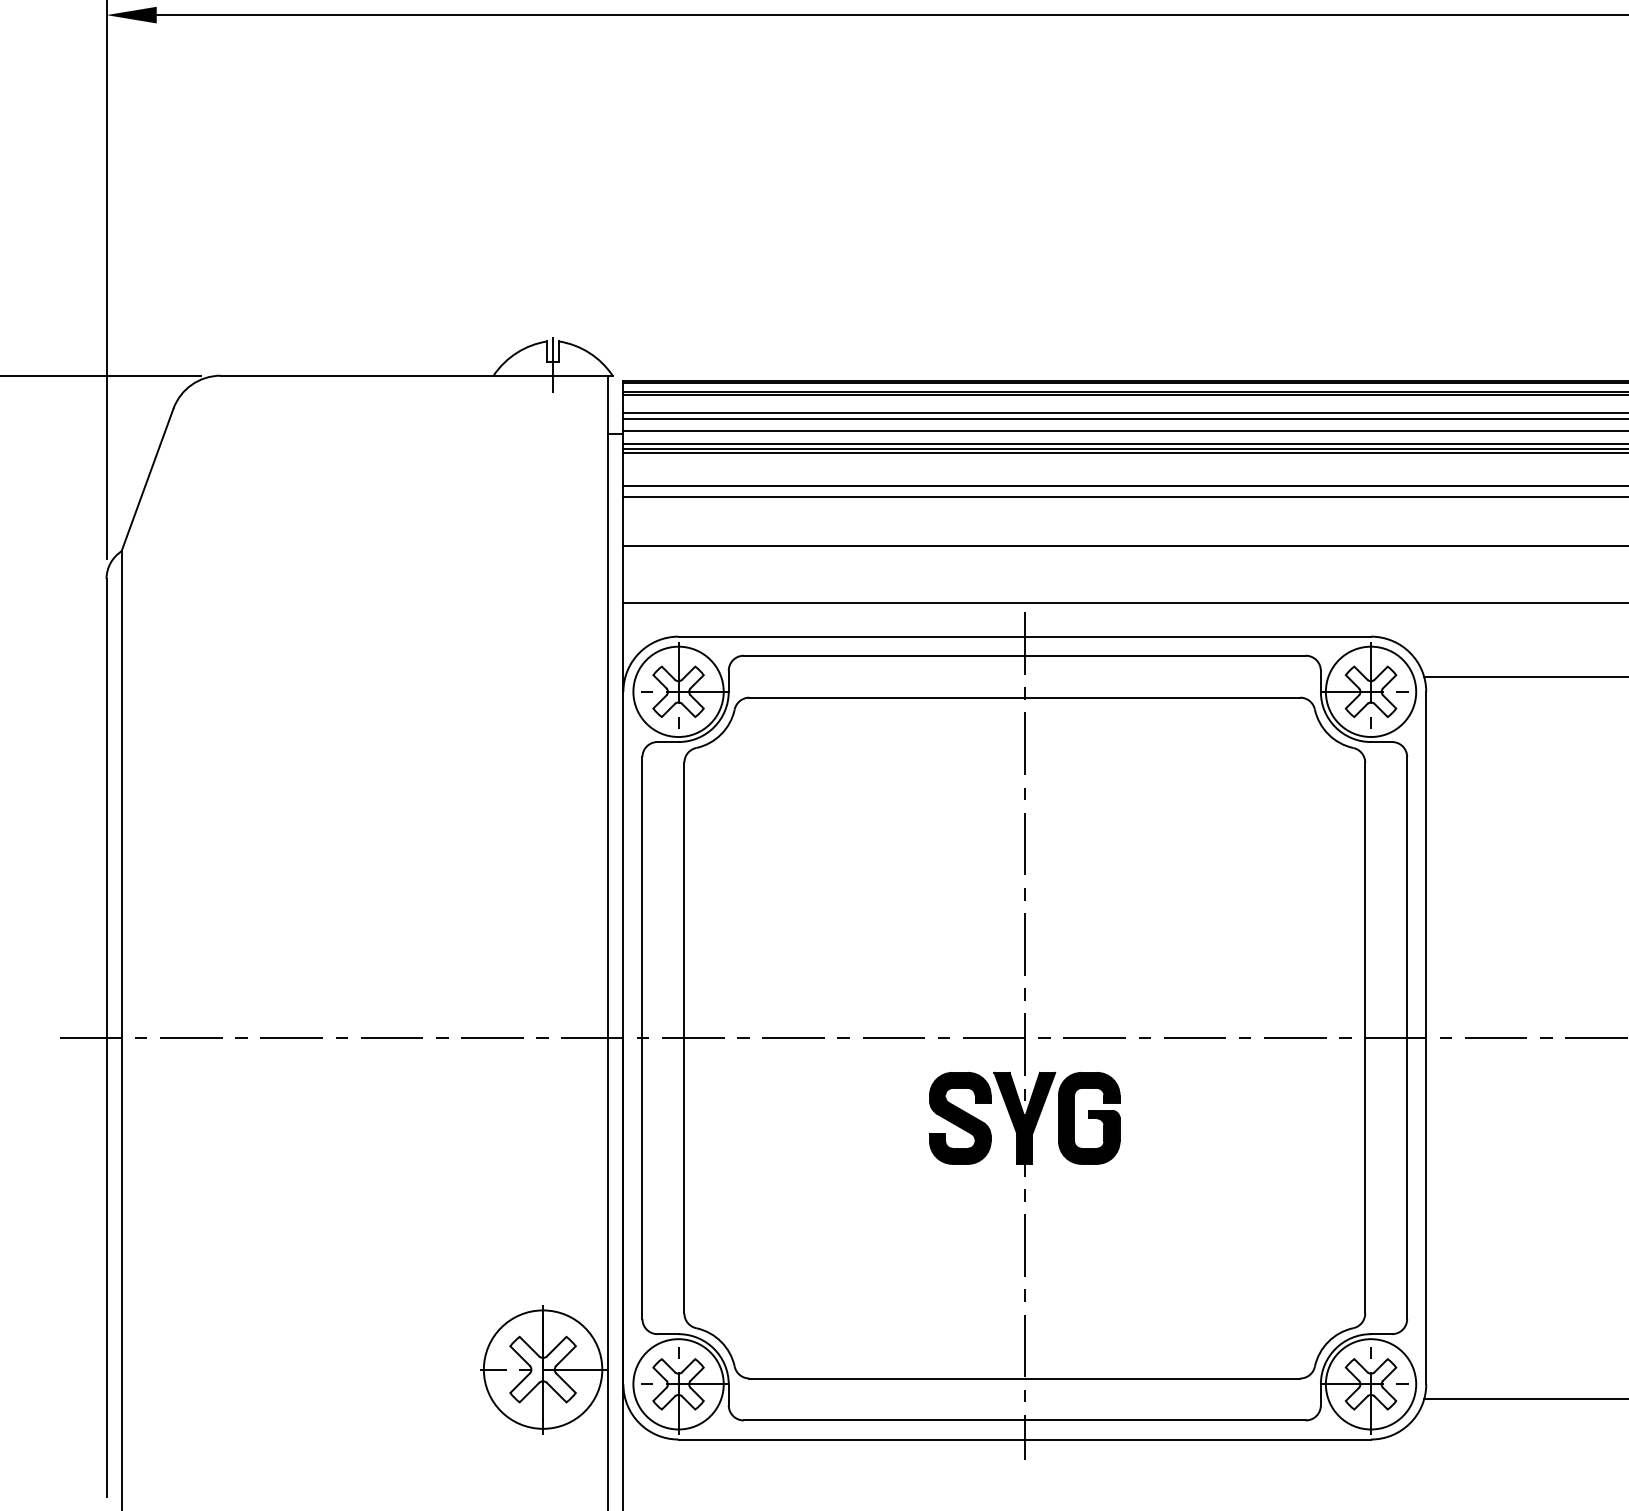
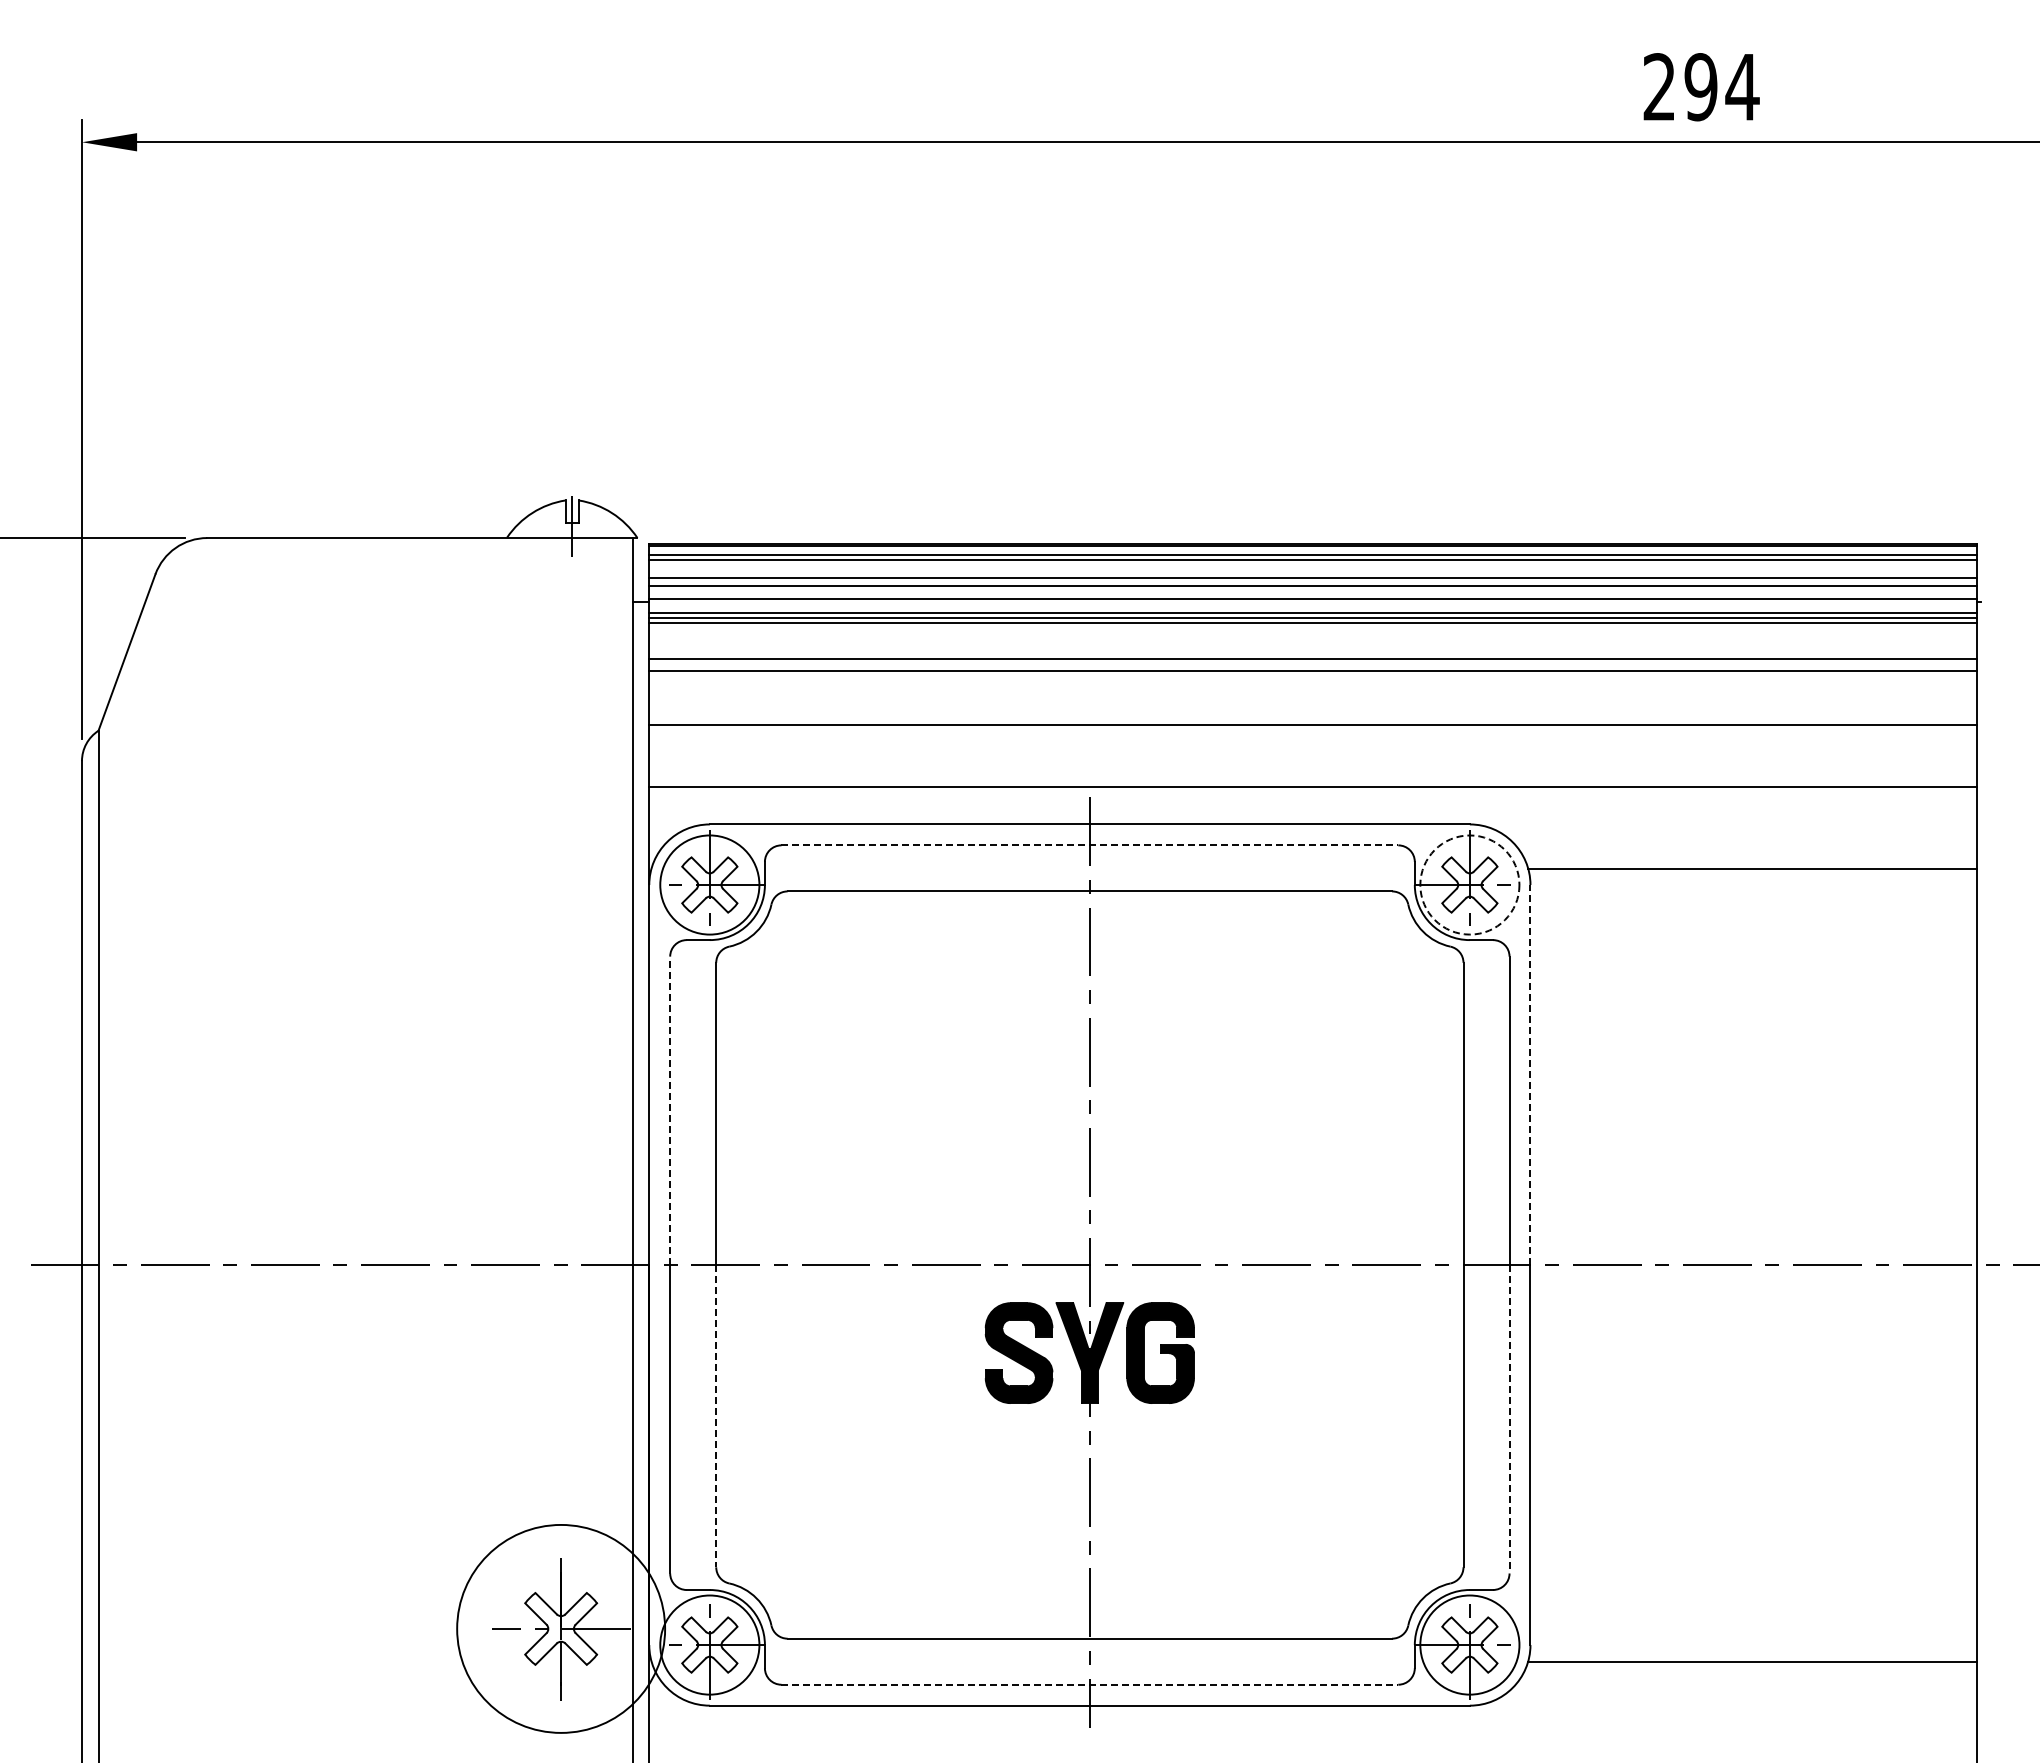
line: (1025, 655) -> (1090, 845), solid -> dashed
circle: (1370, 691) -> (1469, 884), solid -> dashed
line: (1426, 864) -> (1530, 1074), solid -> dashed
line: (642, 897) -> (670, 1110), solid -> dashed
line: (684, 1176) -> (716, 1416), solid -> dashed
line: (1407, 1178) -> (1509, 1419), solid -> dashed
circle: (543, 1369) -> (561, 1628), size x1.6
line: (1025, 1420) -> (1090, 1684), solid -> dashed

